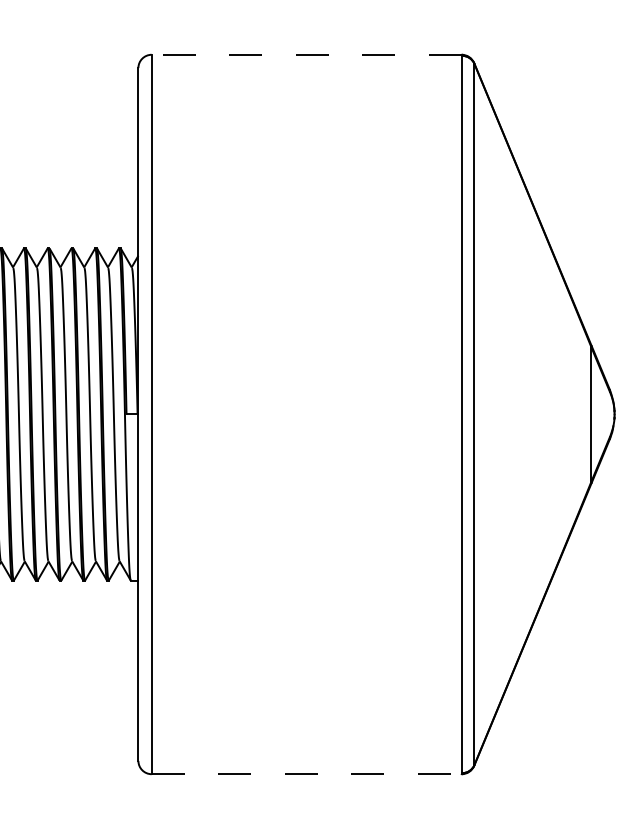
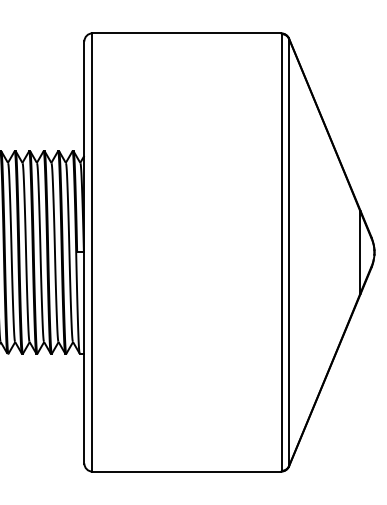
line: (306, 55) -> (186, 33), dashed -> solid
line: (307, 773) -> (187, 471), dashed -> solid

